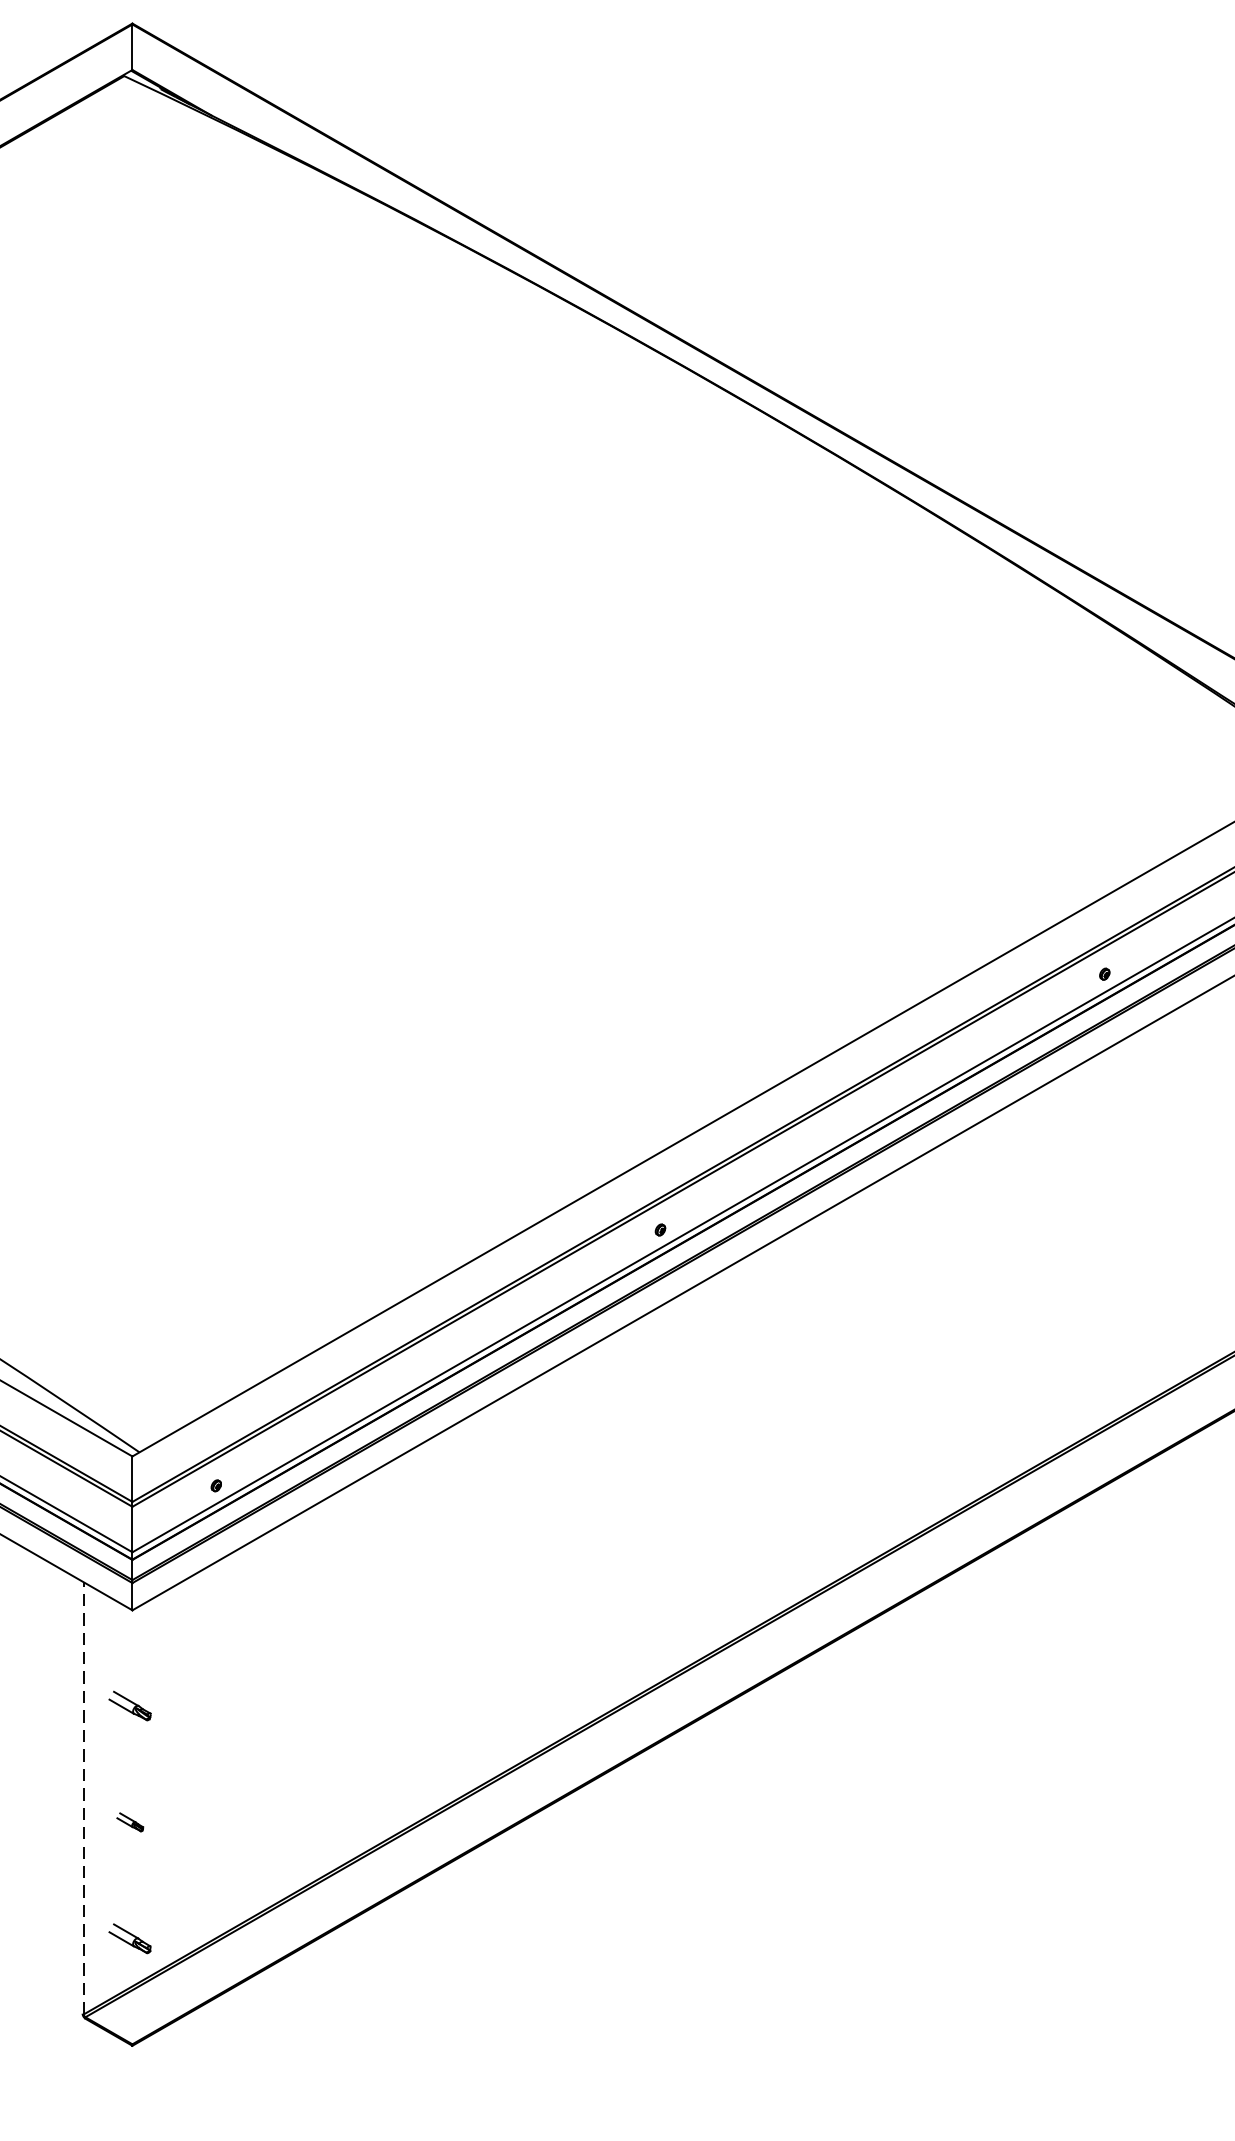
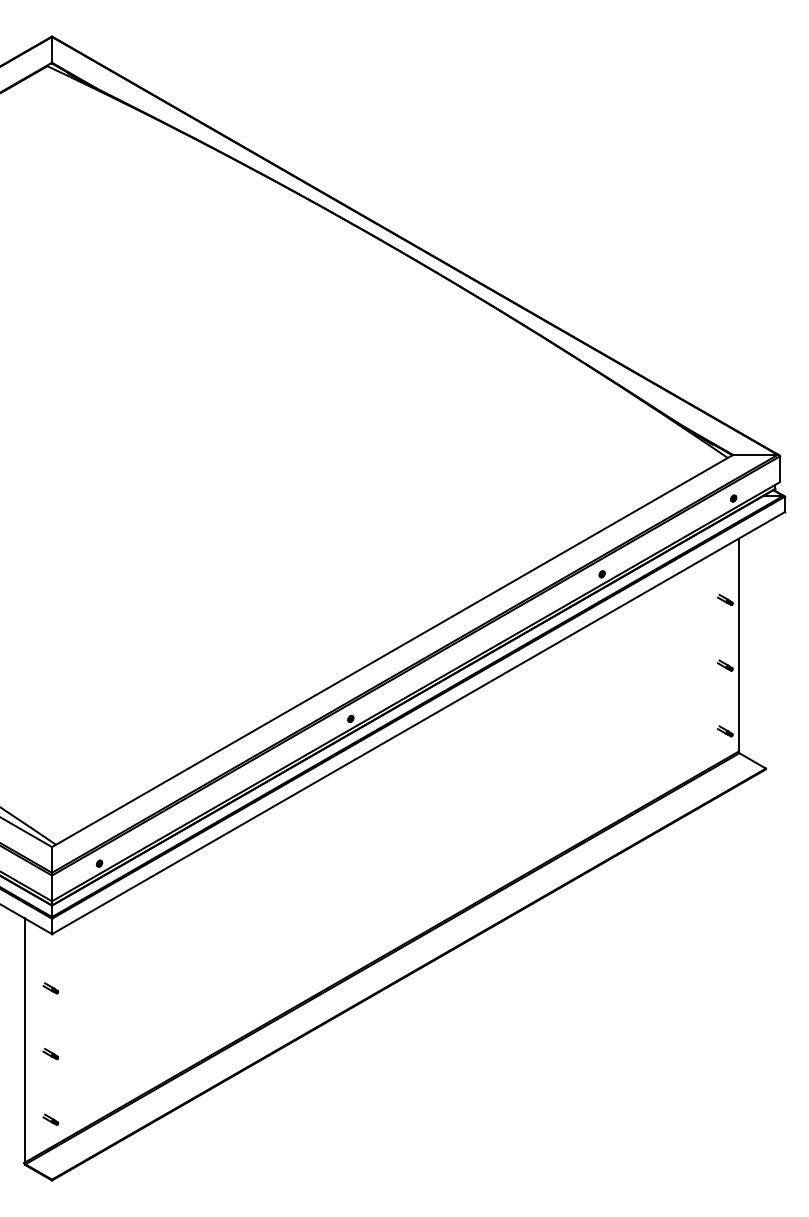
part: (129, 1706) -> (50, 988), size x0.62
line: (83, 1798) -> (24, 1040), dashed -> solid
part: (129, 1937) -> (50, 1119), size x0.62

